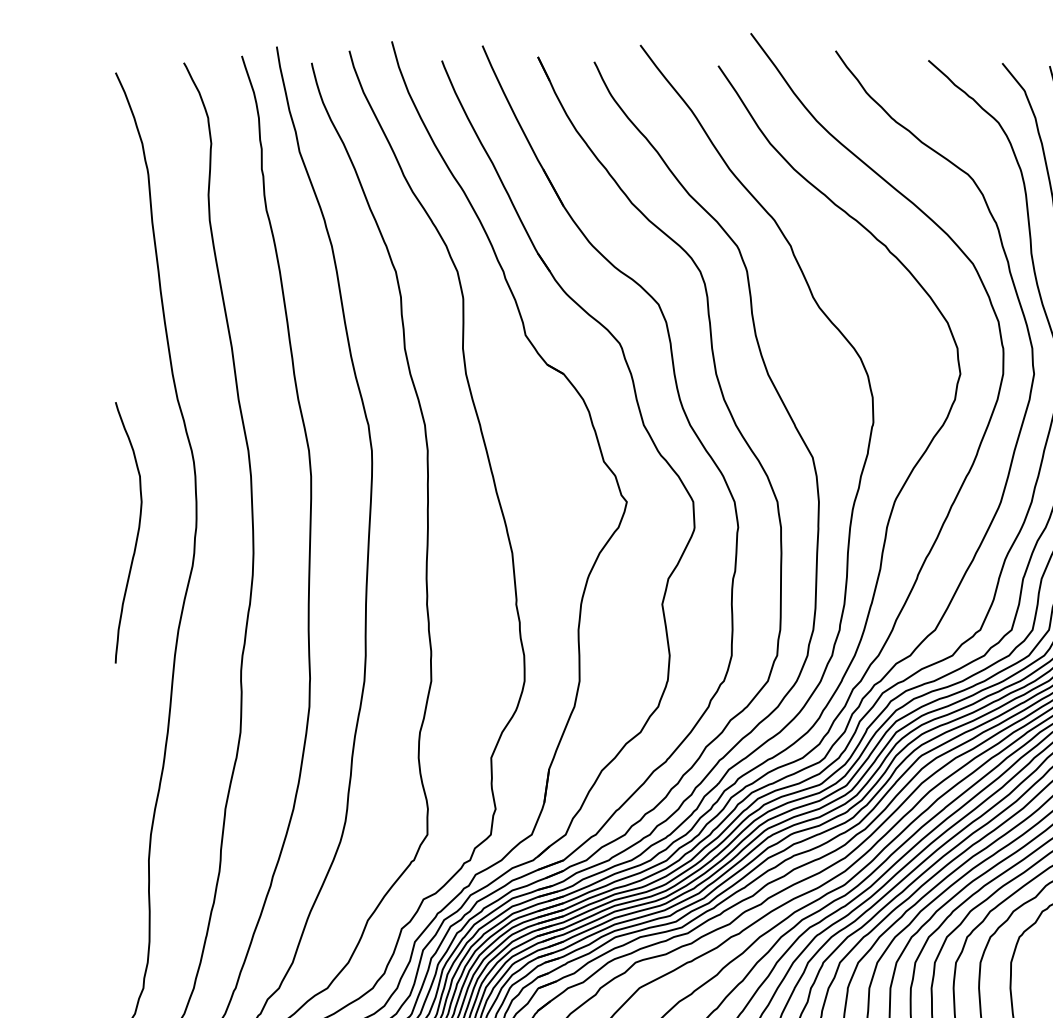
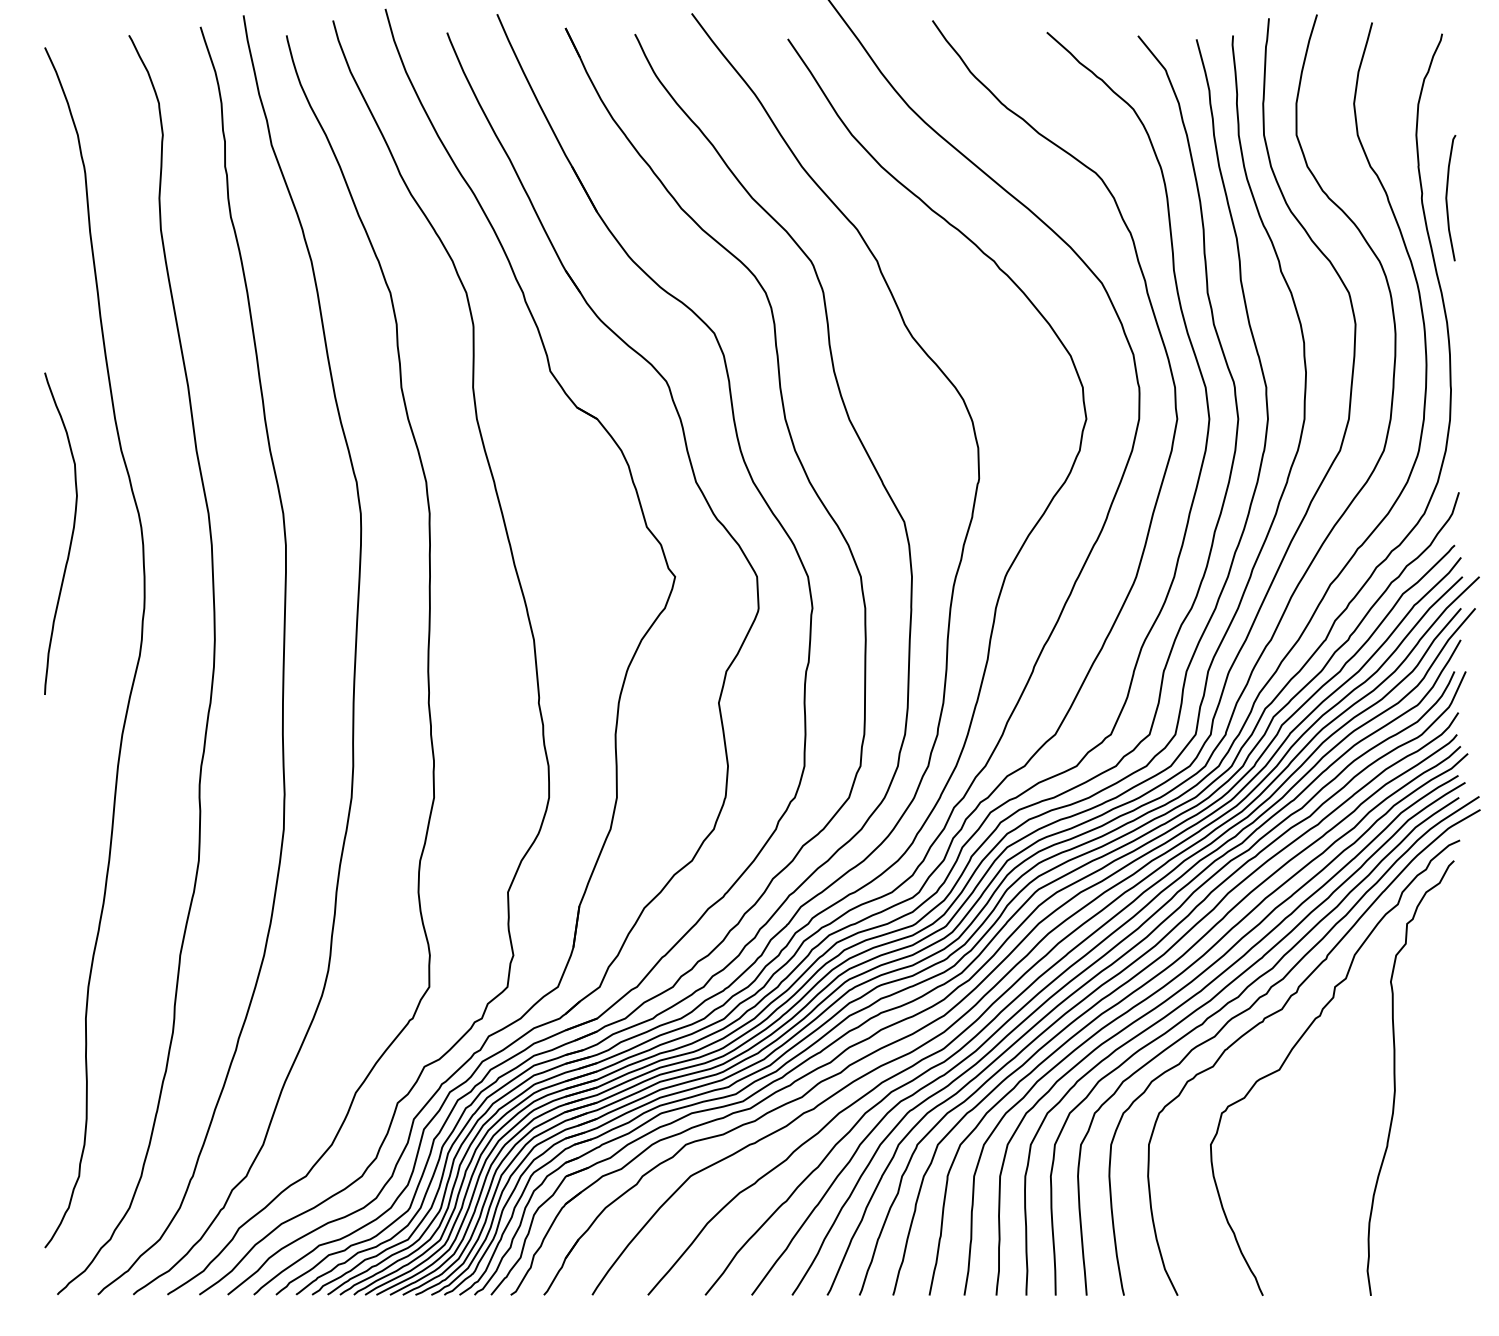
curve: (137, 532) -> (71, 533), moved

